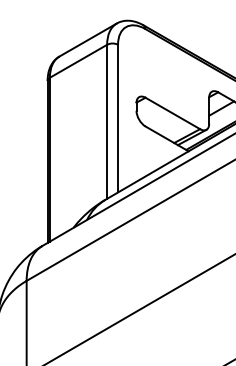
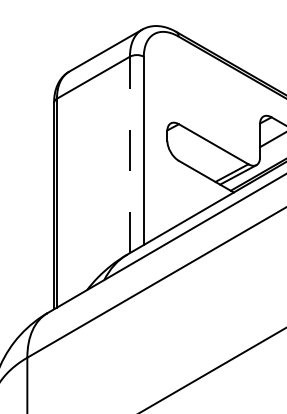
line: (107, 121) -> (130, 154), solid -> dashed

